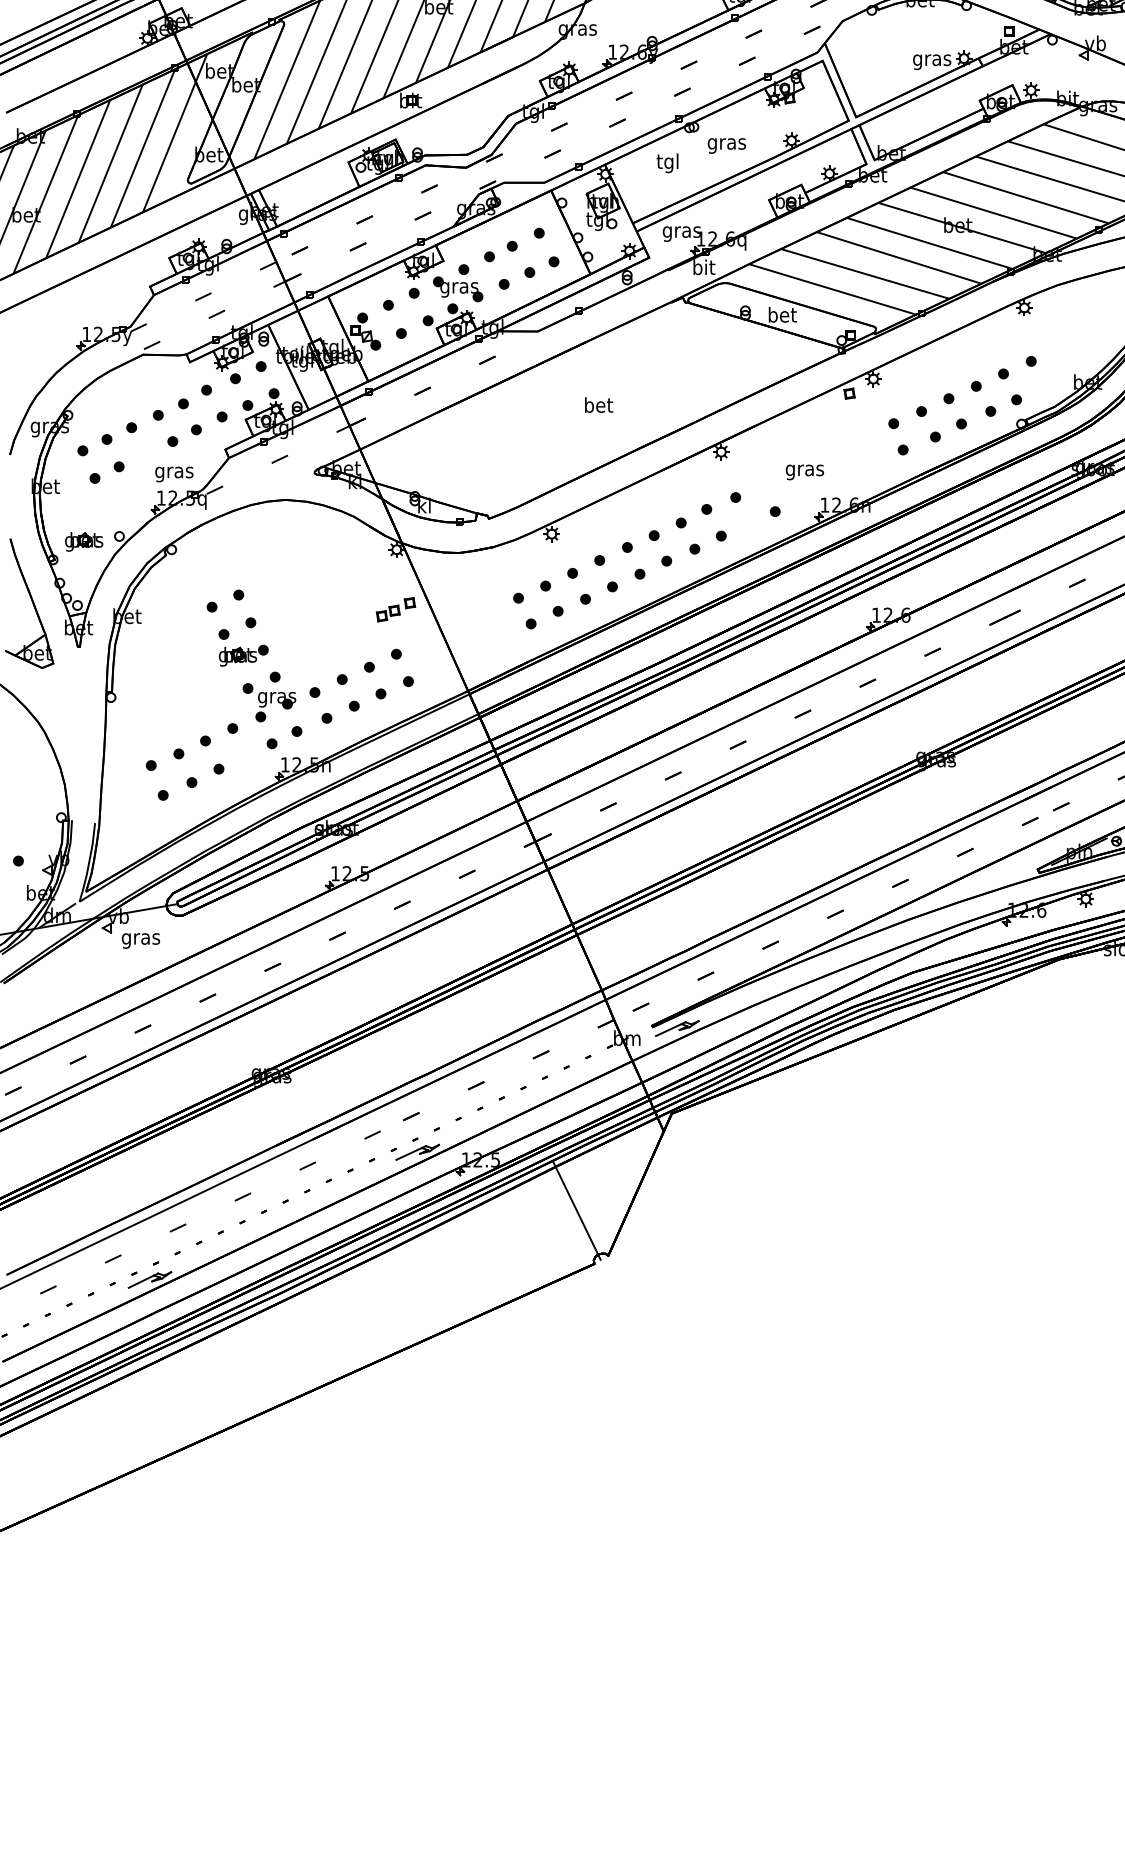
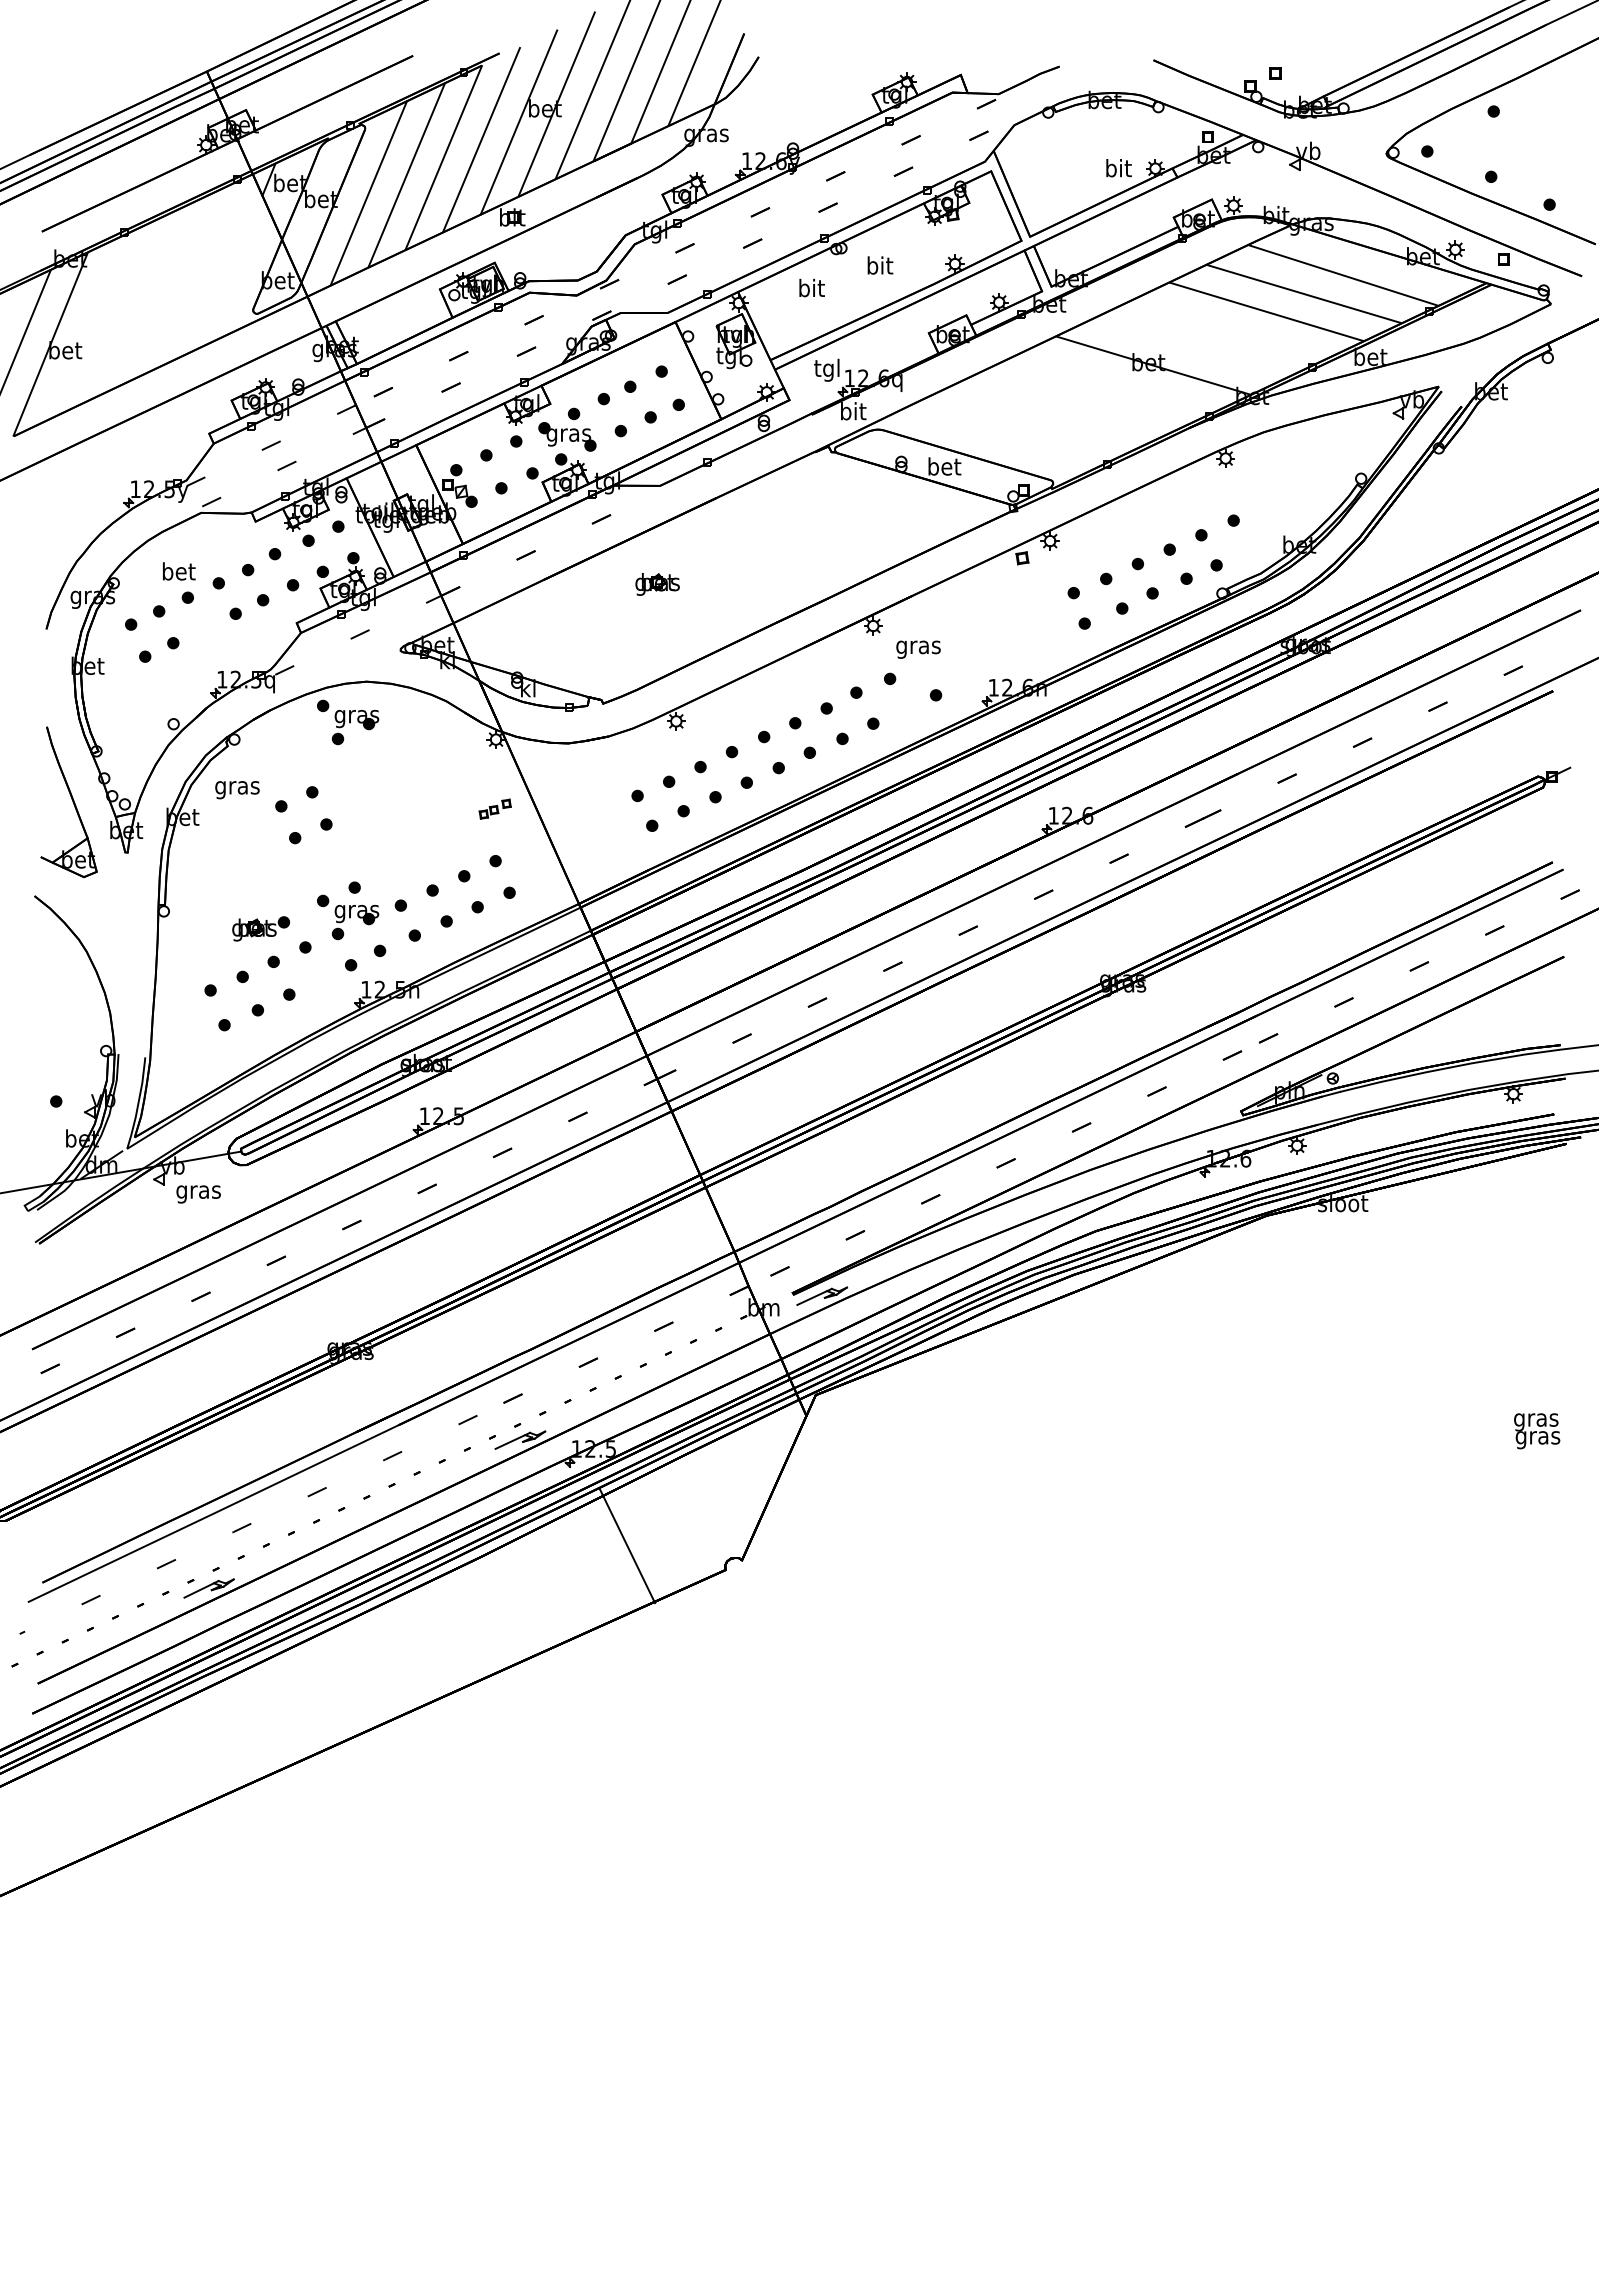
text: (932, 60) -> (1118, 170), gras -> bit
text: (726, 143) -> (879, 267), gras -> bit
line: (169, 146) -> (231, 270), removed
line: (142, 148) -> (200, 273), removed
text: (668, 162) -> (811, 289), tgl -> bit
line: (110, 163) -> (163, 290), removed
line: (78, 178) -> (125, 308), removed
line: (46, 193) -> (88, 325), removed
line: (1025, 196) -> (1226, 329), removed
line: (993, 212) -> (1189, 347), removed
text: (681, 231) -> (827, 369), gras -> tgl
line: (929, 243) -> (1115, 383), removed
line: (898, 258) -> (1079, 400), removed
line: (865, 273) -> (1040, 418), removed
line: (832, 289) -> (1002, 436), removed
text: (599, 405) -> (179, 571), moved
text: (804, 472) -> (918, 649), moved
text: (174, 474) -> (237, 790), moved
part: (269, 535) -> (348, 722), added
part: (84, 541) -> (657, 584), moved
part: (396, 609) -> (495, 808), size x0.7
part: (244, 655) -> (261, 928), moved
line: (576, 1210) -> (627, 1545), moved

